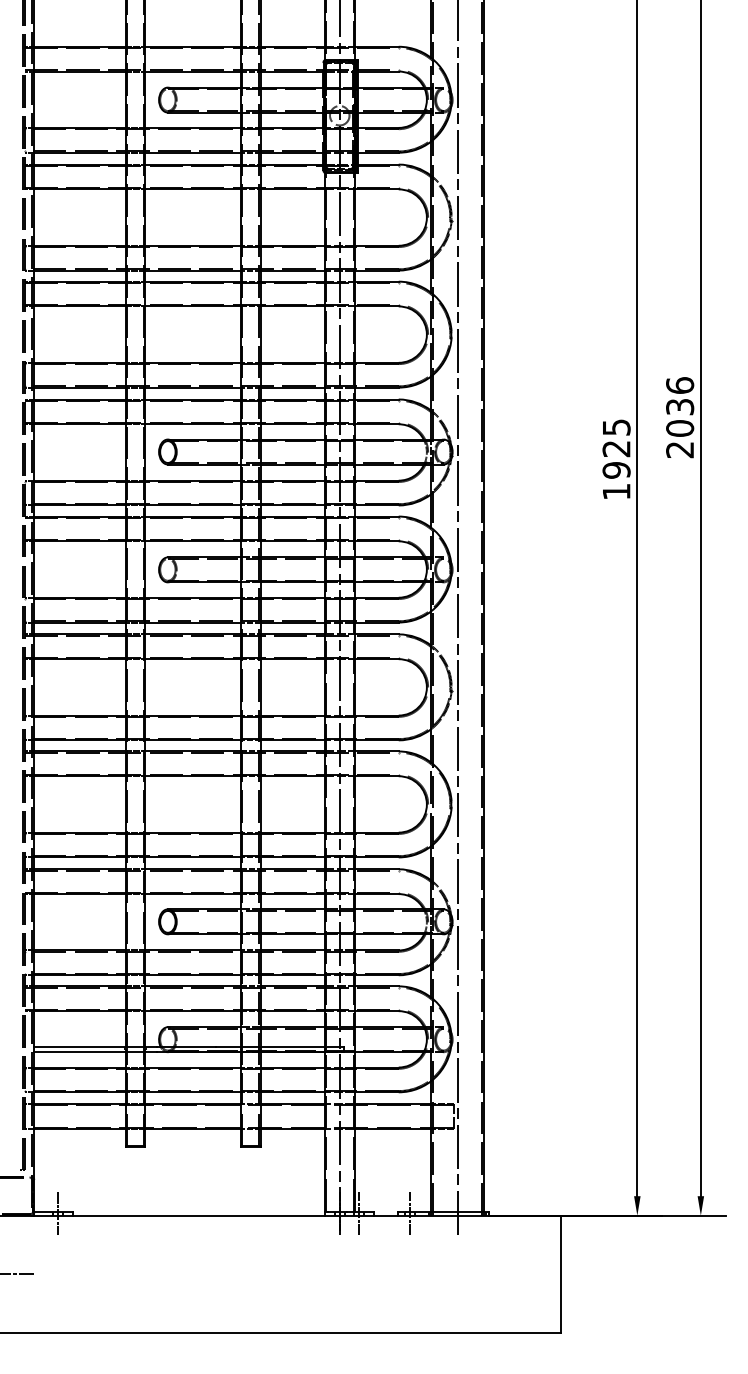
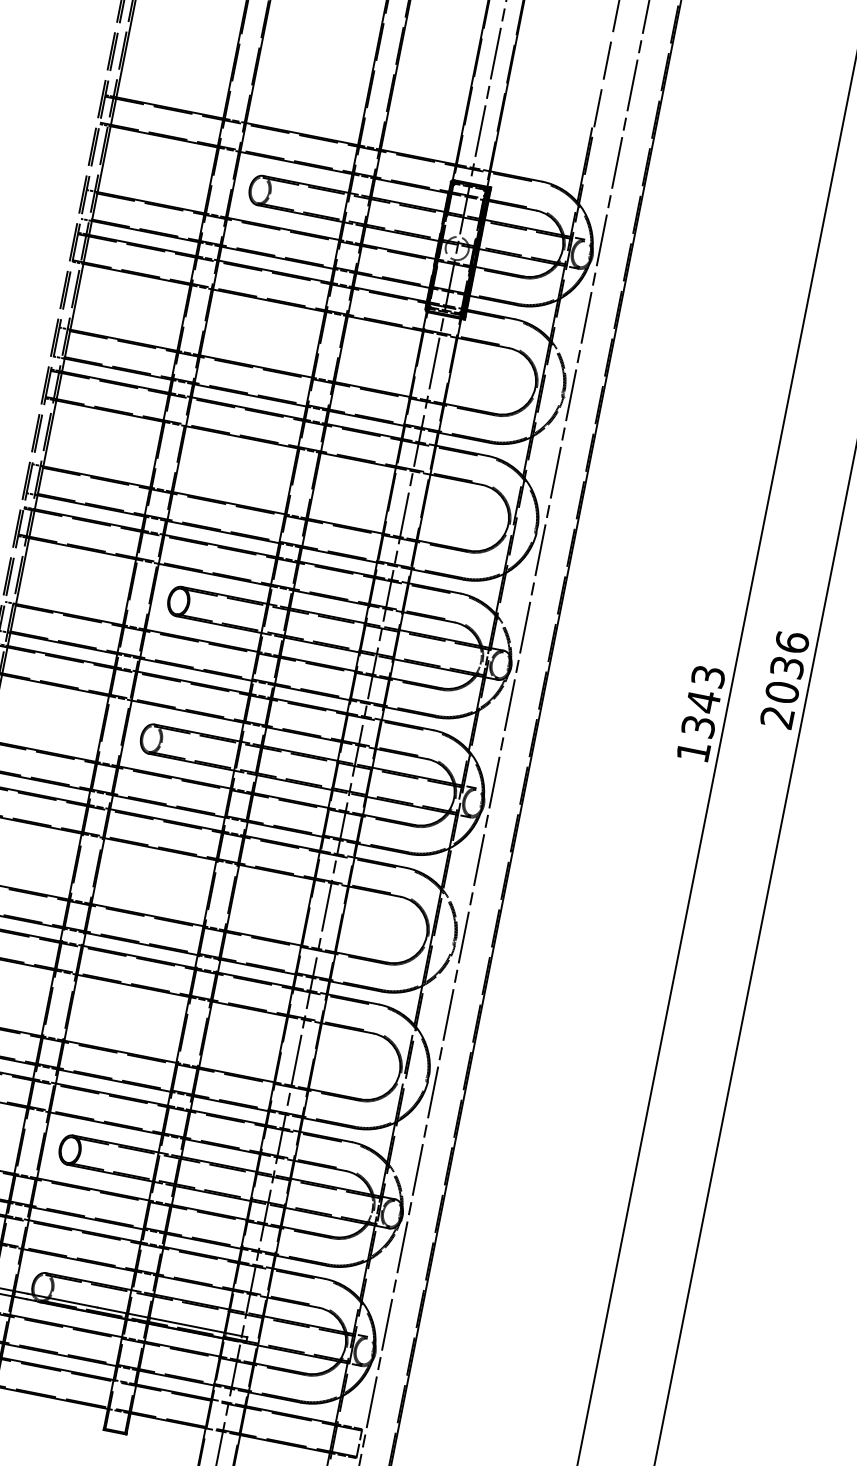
text: (616, 448) -> (703, 701), 1925 -> 1343

